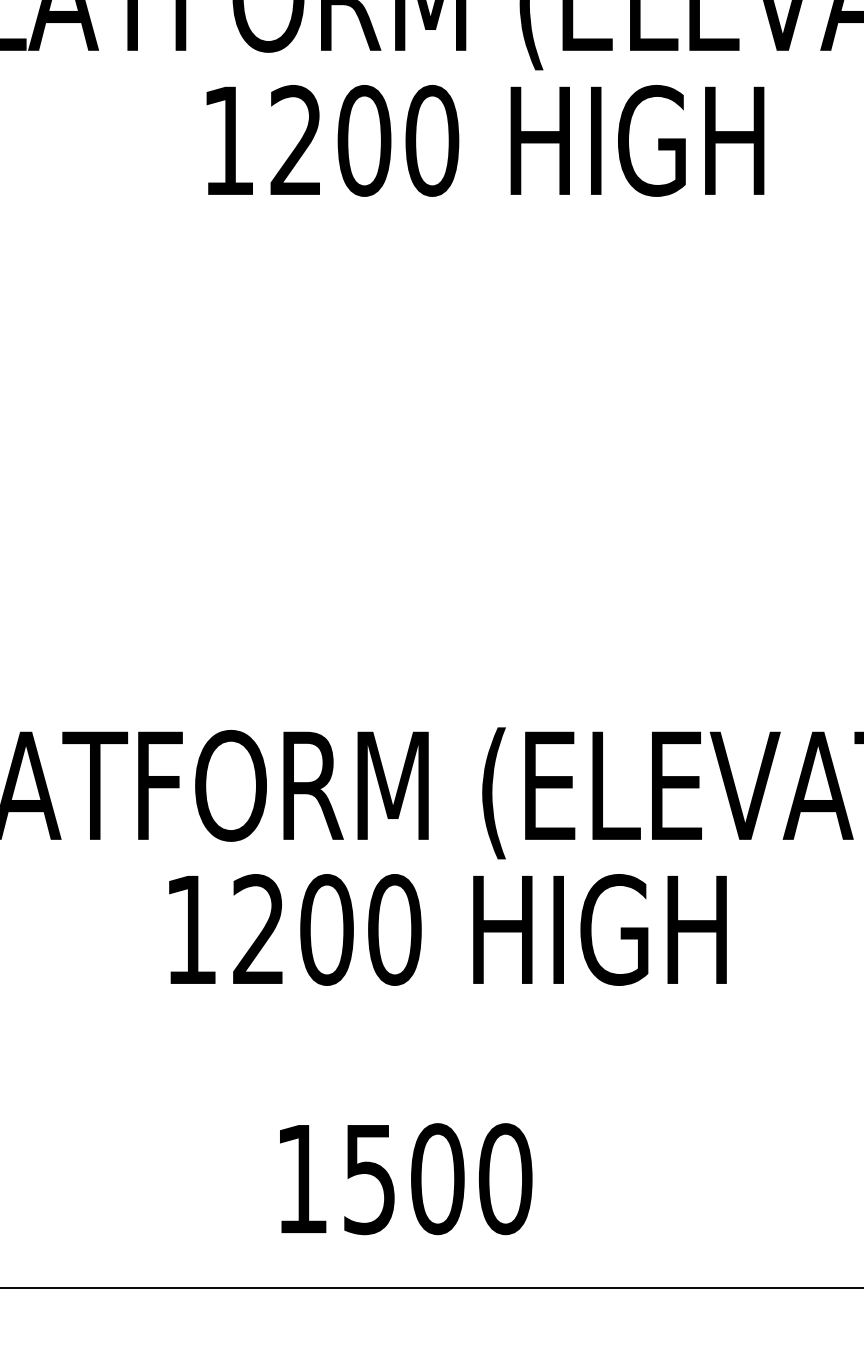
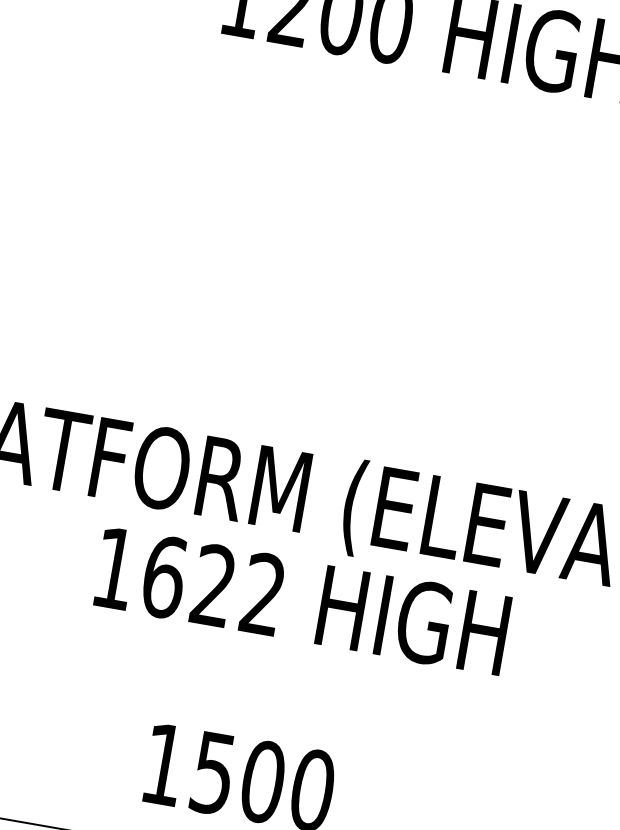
text: (326, 929) -> (213, 585), 1200 -> 1622

